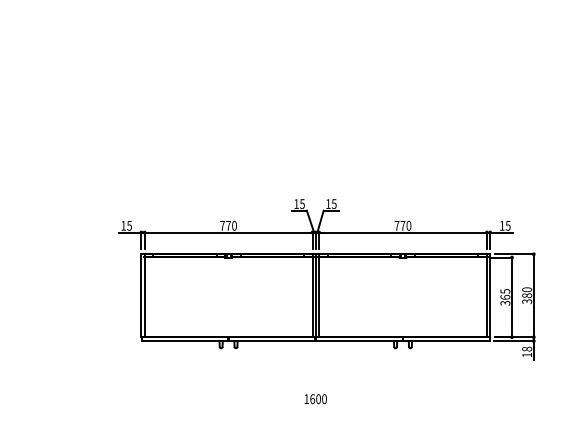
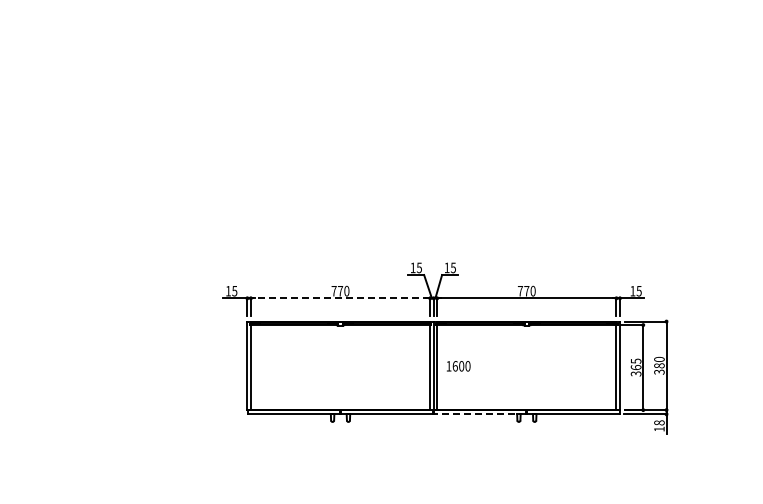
line: (228, 232) -> (340, 298), solid -> dashed
line: (358, 341) -> (479, 414), solid -> dashed
text: (315, 399) -> (458, 366), moved

